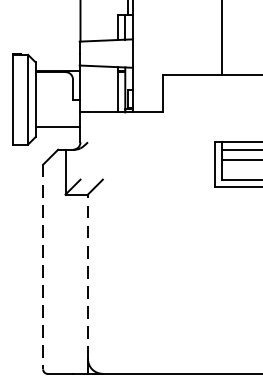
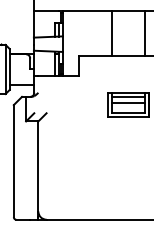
line: (42, 267) -> (13, 161), dashed -> solid
line: (88, 274) -> (38, 165), dashed -> solid

